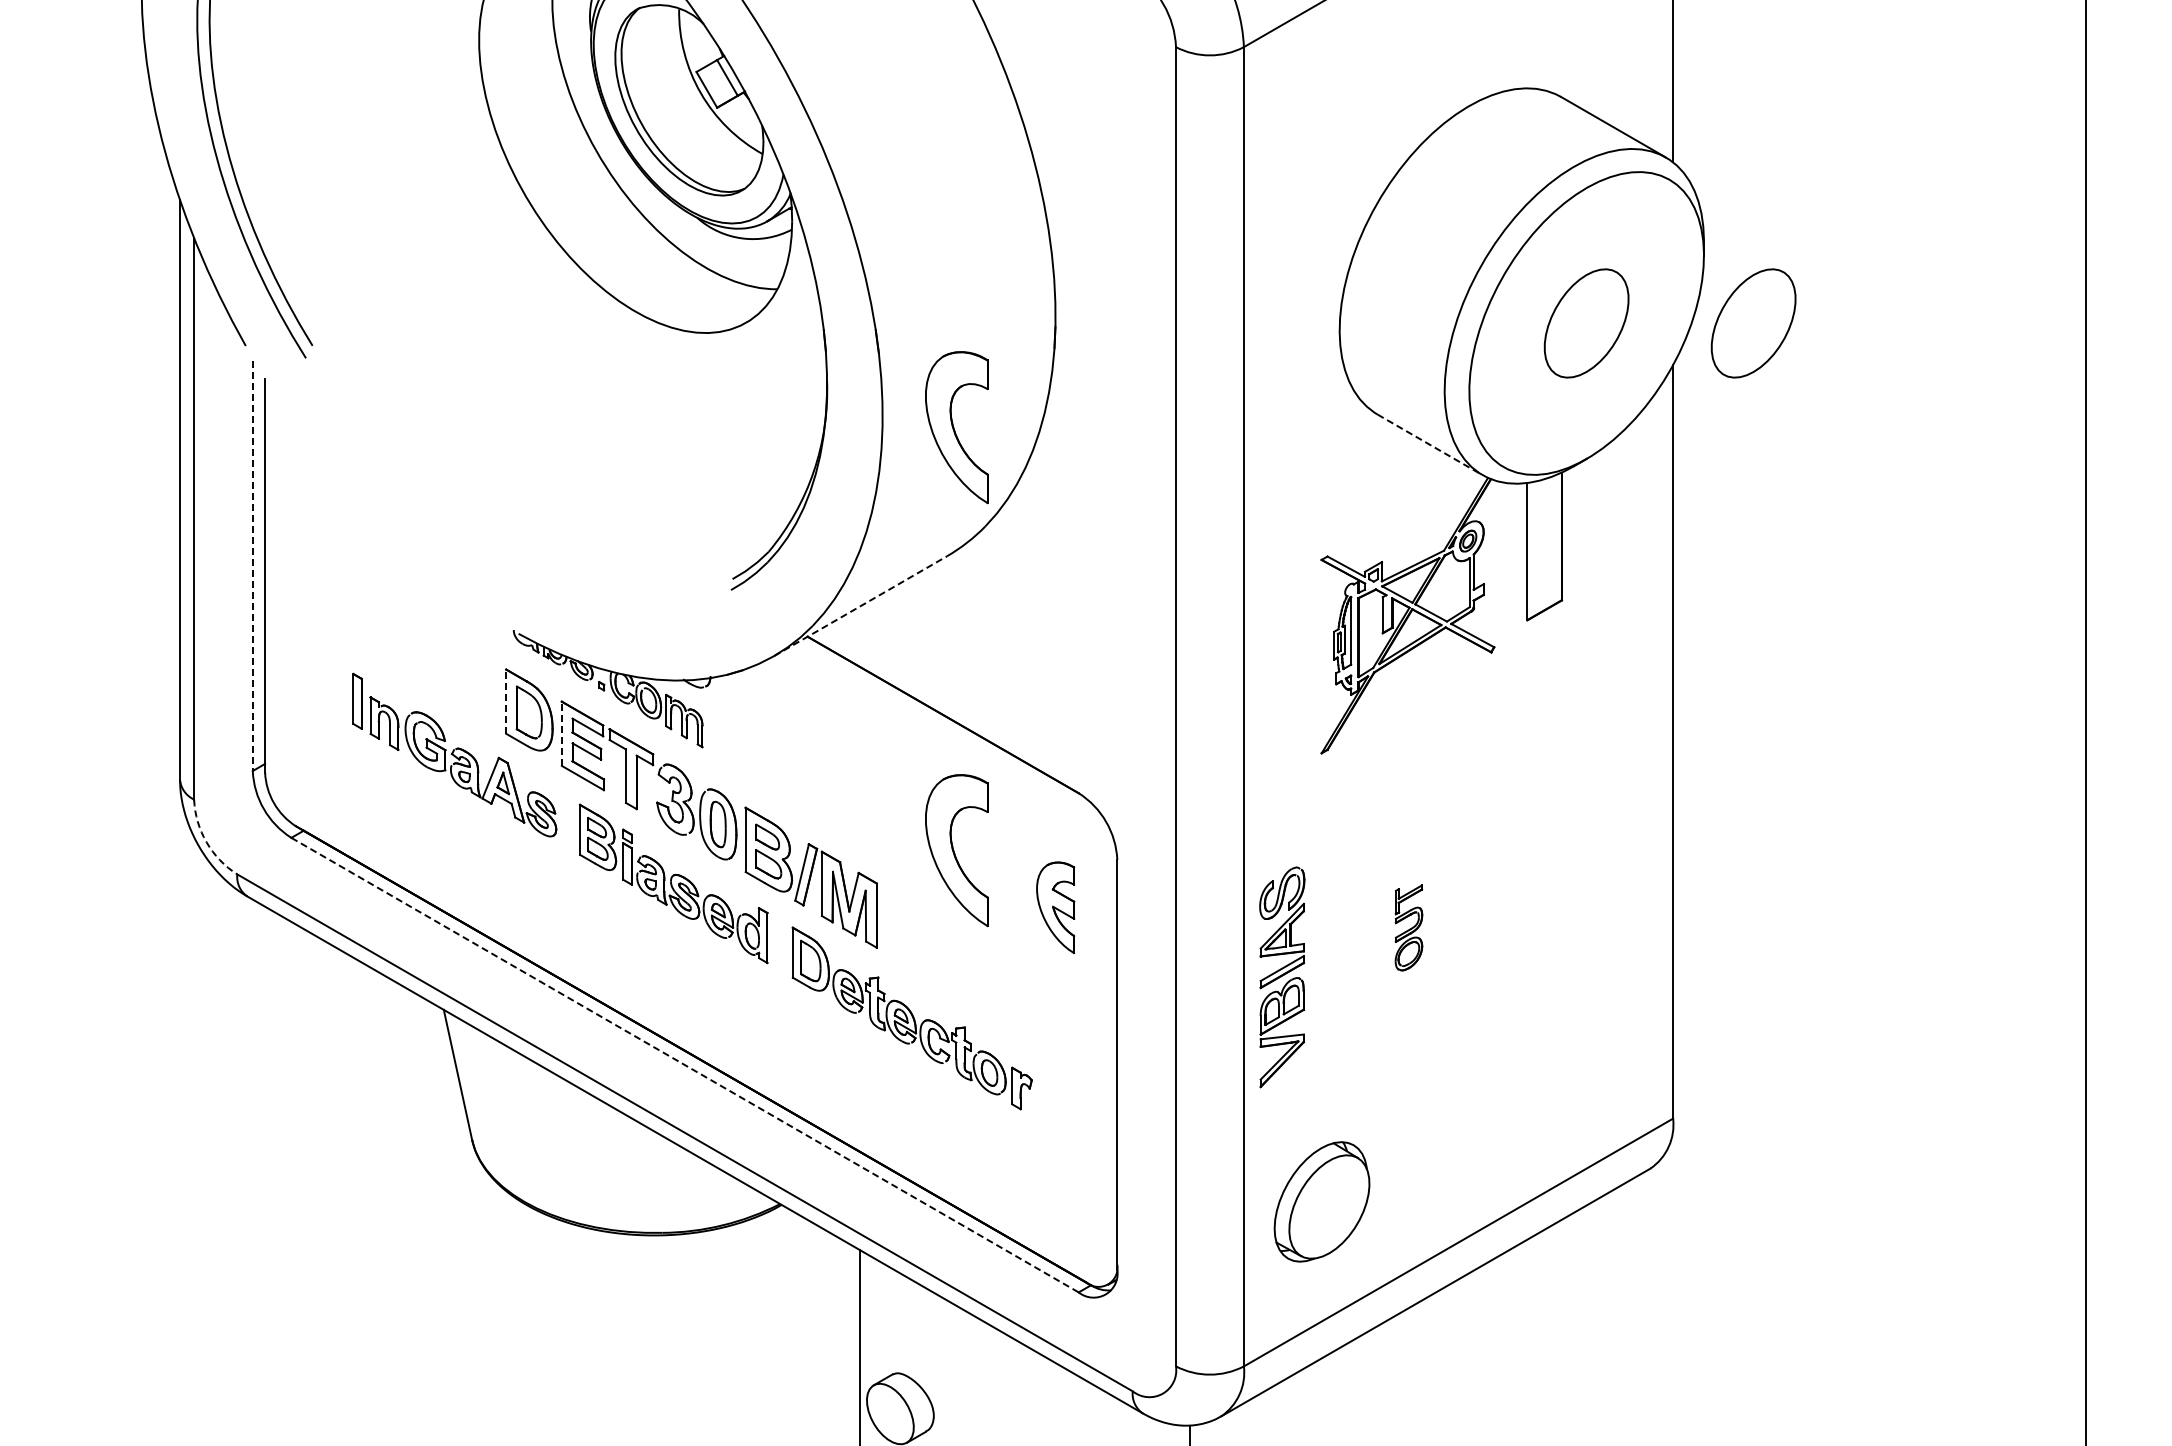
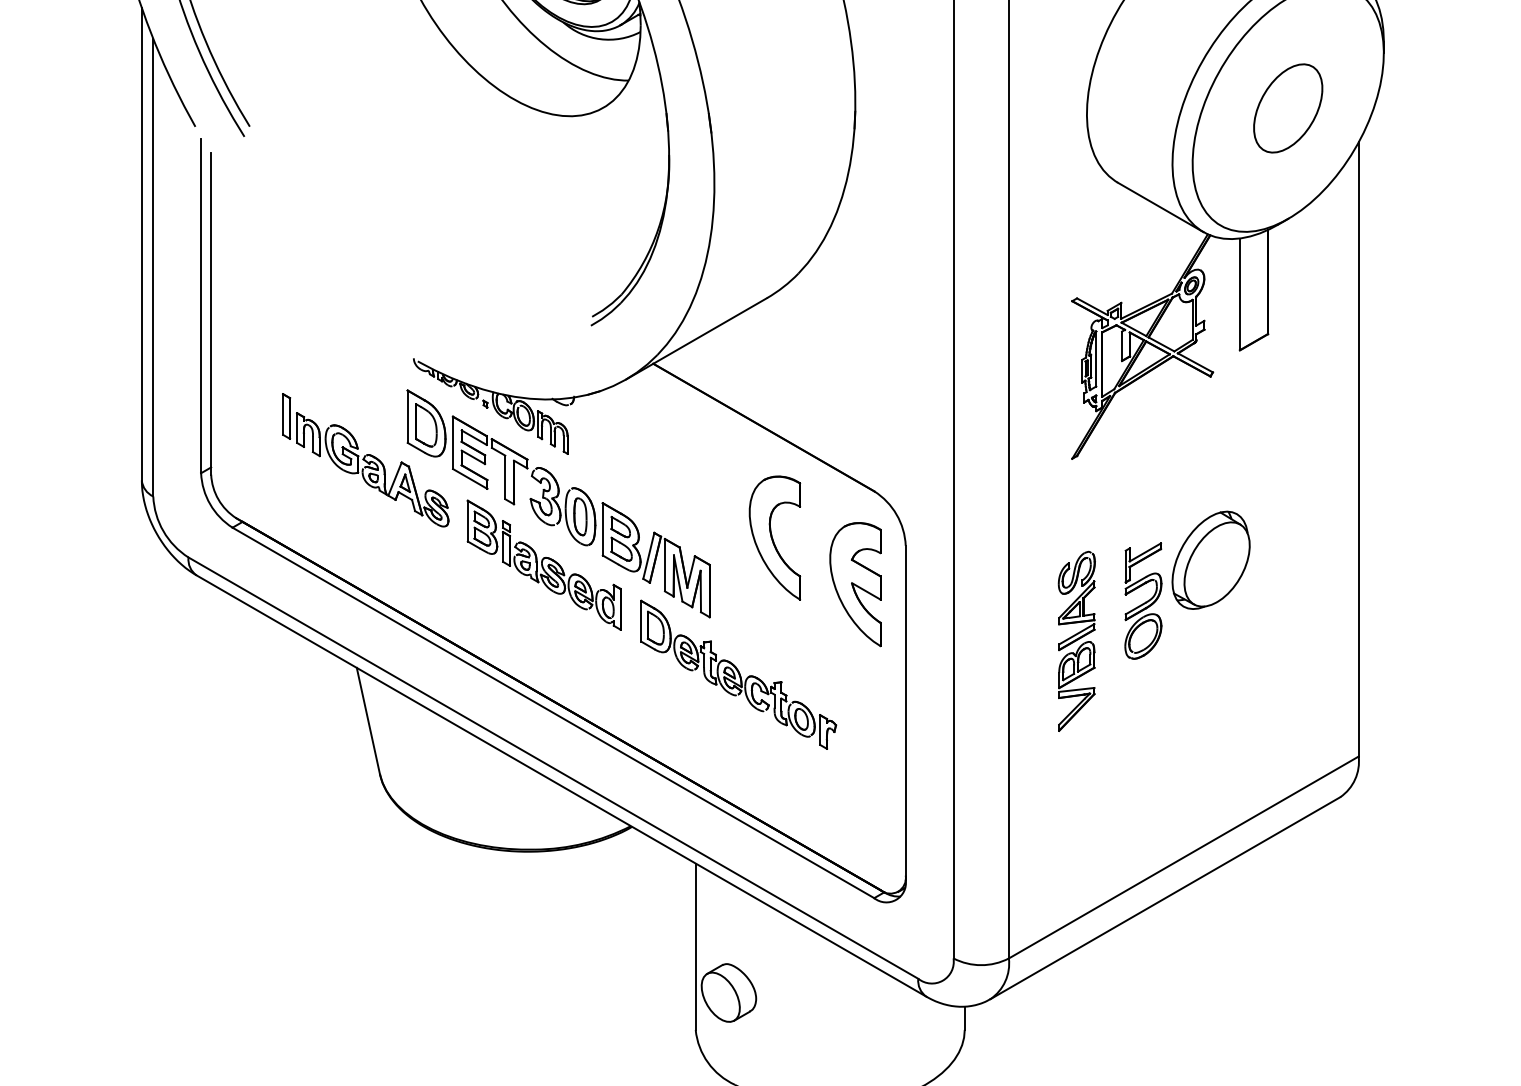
part: (1753, 323) -> (1424, 108), removed
part: (956, 427) -> (774, 193), removed
line: (1430, 444) -> (1160, 207), dashed -> solid
line: (252, 566) -> (200, 306), dashed -> solid
line: (860, 606) -> (696, 339), dashed -> solid
line: (506, 701) -> (407, 416), dashed -> solid
line: (561, 733) -> (452, 442), dashed -> solid
arc: (206, 842) -> (163, 531), dashed -> solid
part: (1055, 907) -> (855, 584), size x1.67
part: (1408, 927) -> (1143, 600), size x1.67
part: (1282, 977) -> (1077, 641), moved
line: (685, 1065) -> (553, 713), dashed -> solid
part: (1321, 1201) -> (1210, 560), moved

